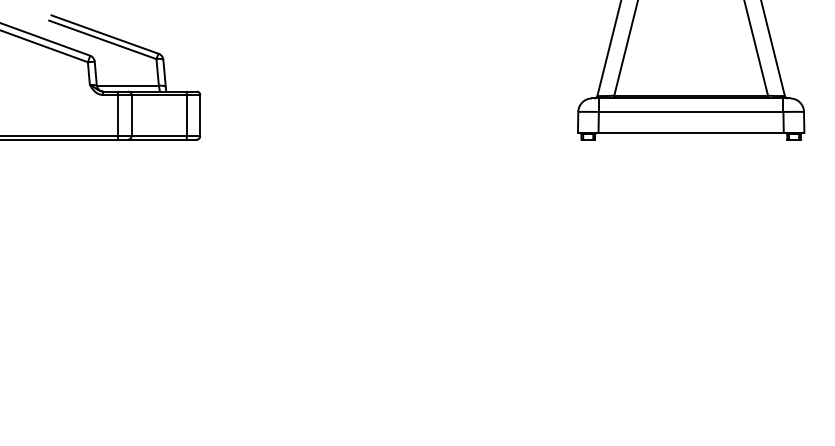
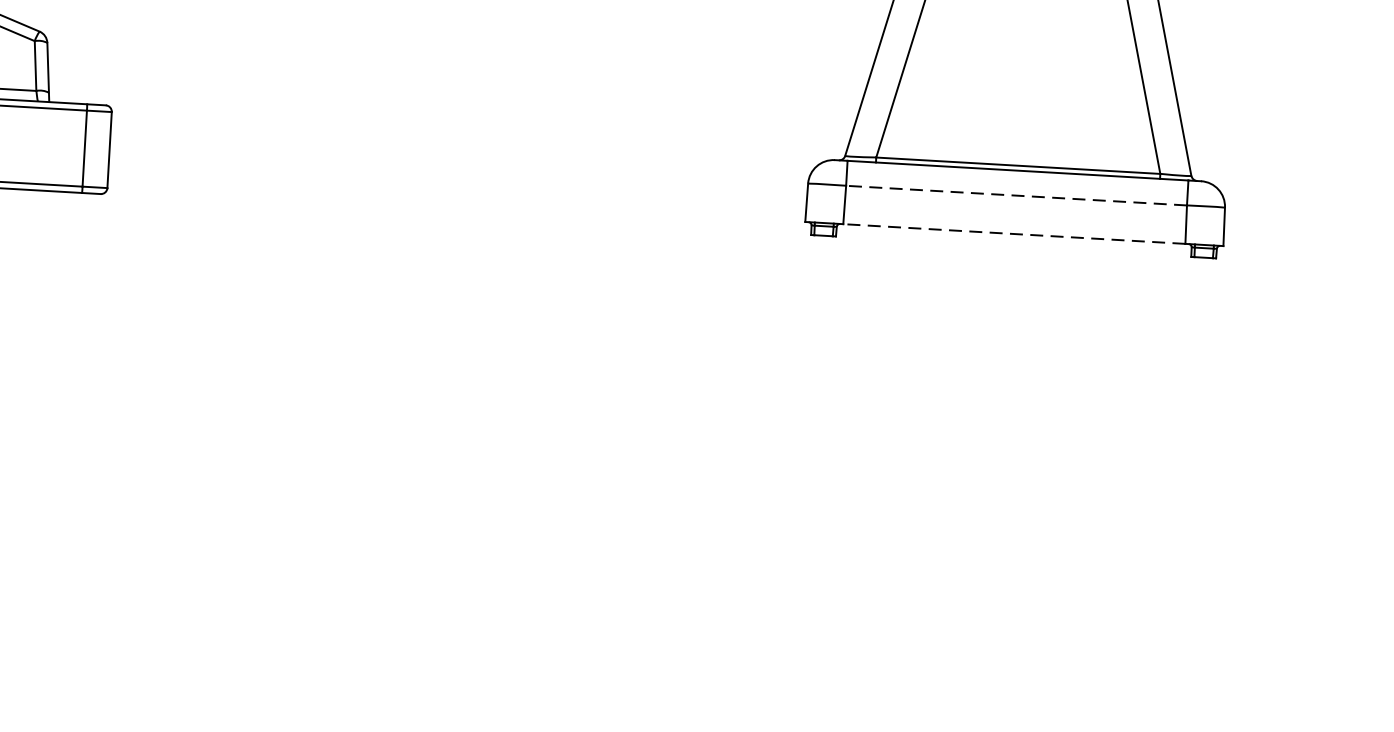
line: (690, 111) -> (1015, 194), solid -> dashed
line: (691, 132) -> (1015, 233), solid -> dashed

